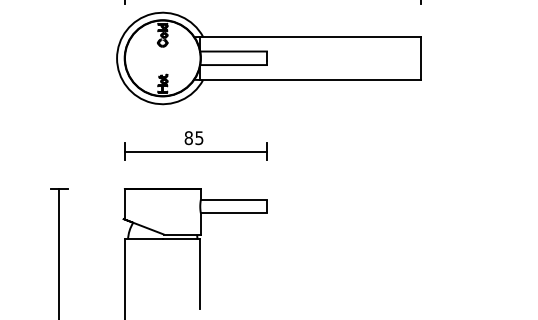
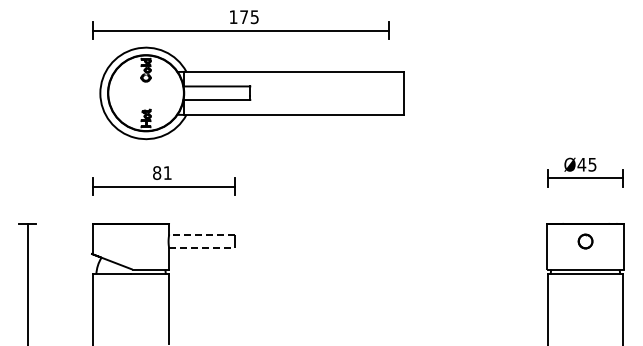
part: (268, 58) -> (251, 93), moved
text: (199, 137) -> (167, 172), 85 -> 81
line: (233, 199) -> (201, 234), solid -> dashed
line: (234, 213) -> (202, 248), solid -> dashed

